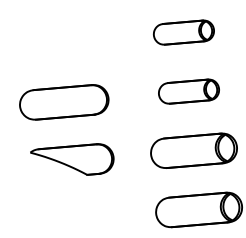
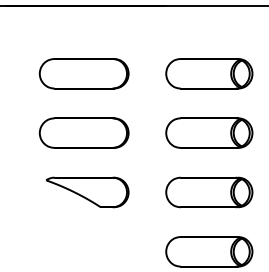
part: (184, 32) -> (209, 73), size x1.43
part: (58, 43) -> (83, 73), added
part: (189, 91) -> (209, 132), size x1.43

